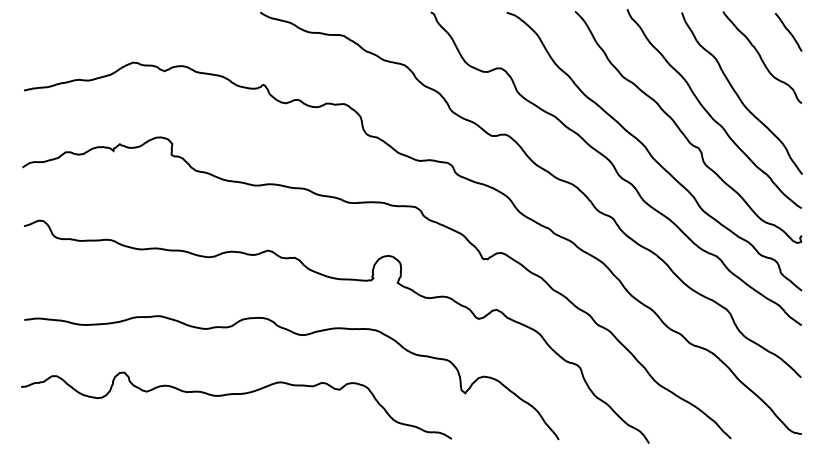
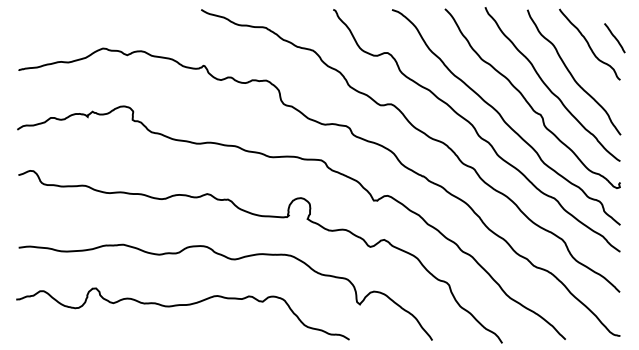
curve: (788, 32) -> (614, 38), moved

